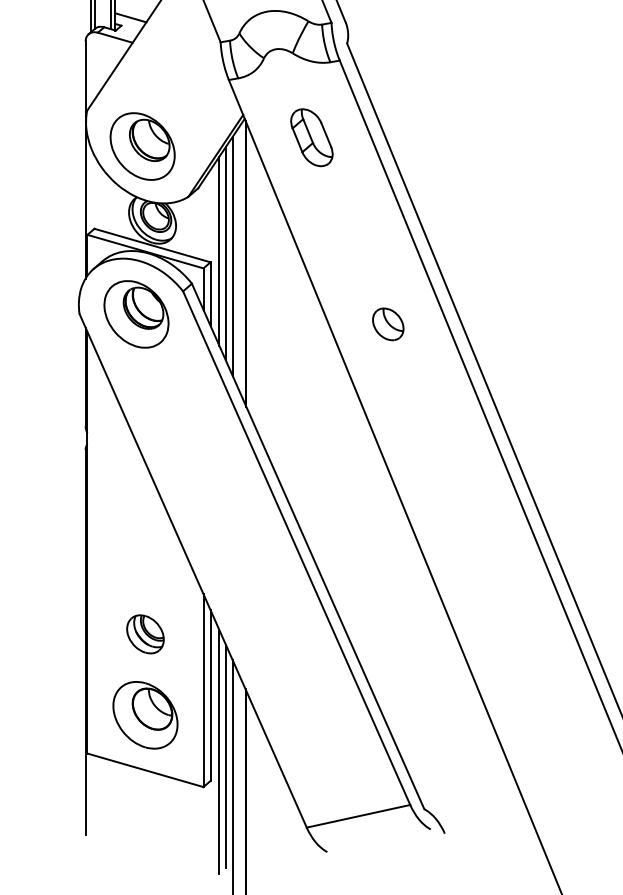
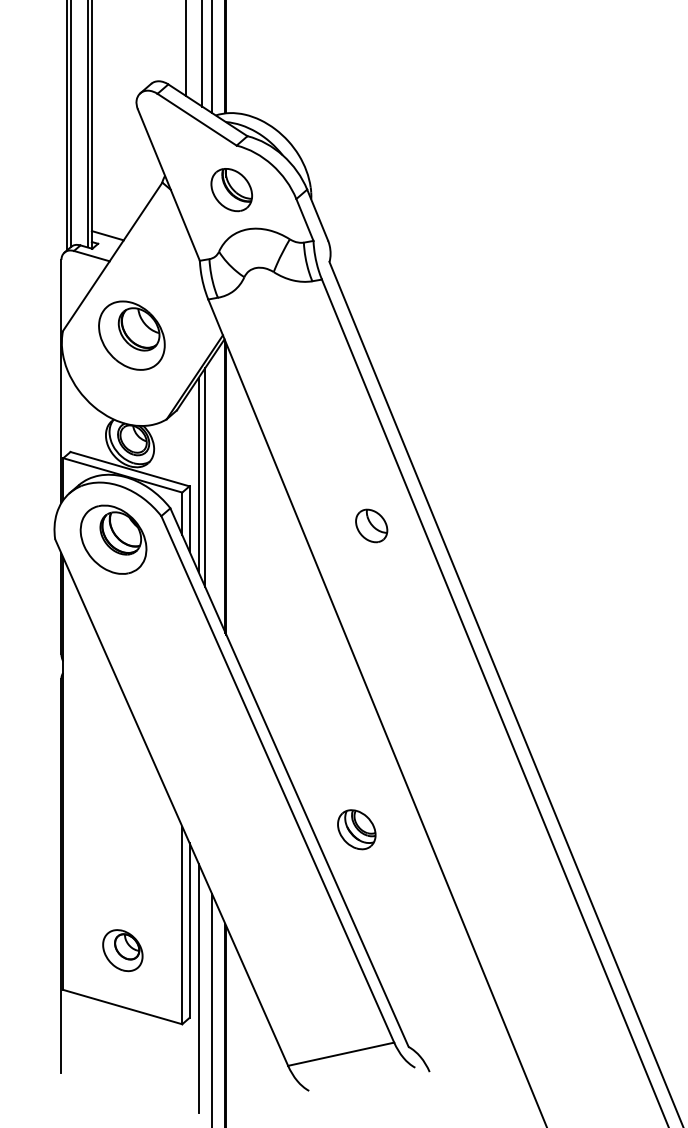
part: (312, 137) -> (293, 358), removed
part: (142, 146) -> (131, 335), moved
line: (232, 255) -> (212, 479), removed
part: (388, 323) -> (371, 525), moved
part: (145, 634) -> (356, 829), moved
part: (145, 715) -> (122, 950), size x0.6
line: (226, 756) -> (205, 992), removed

